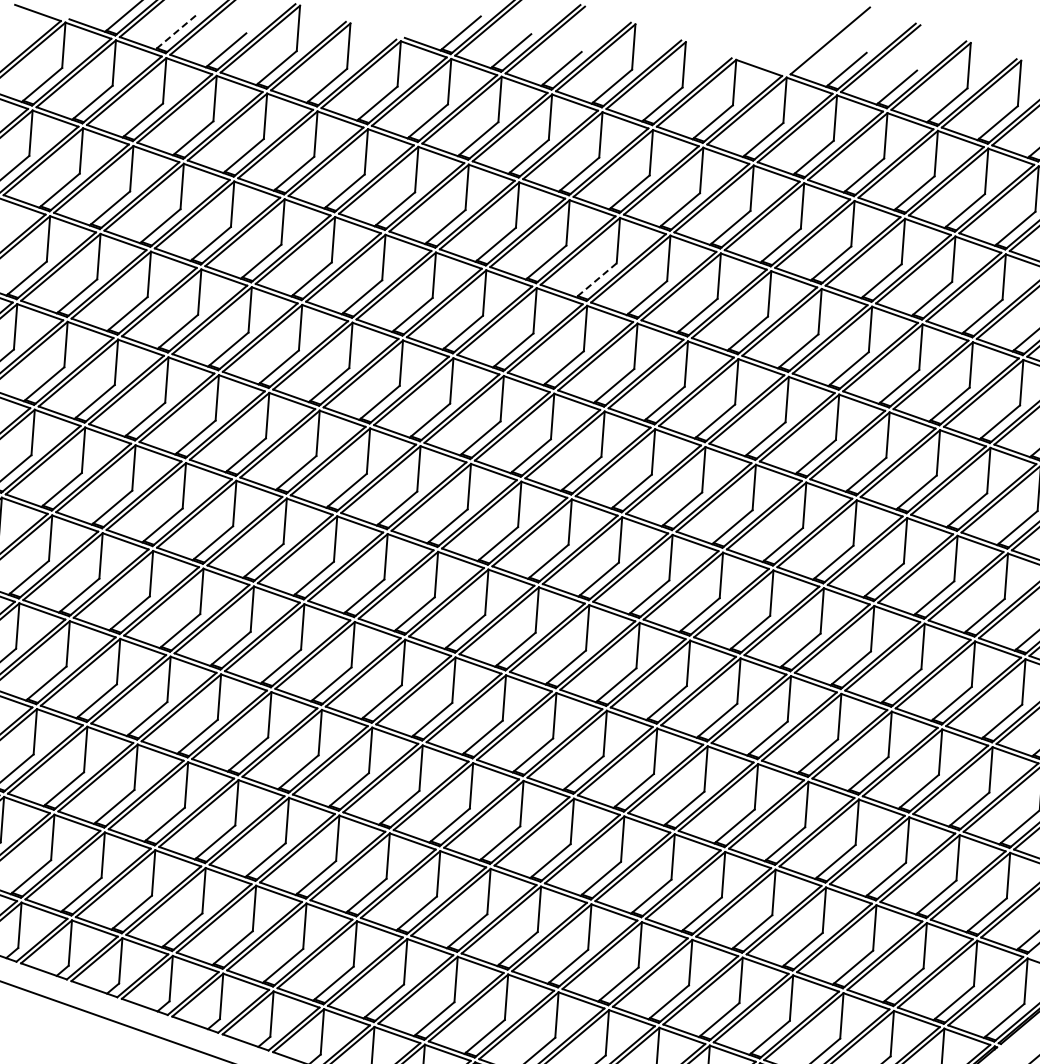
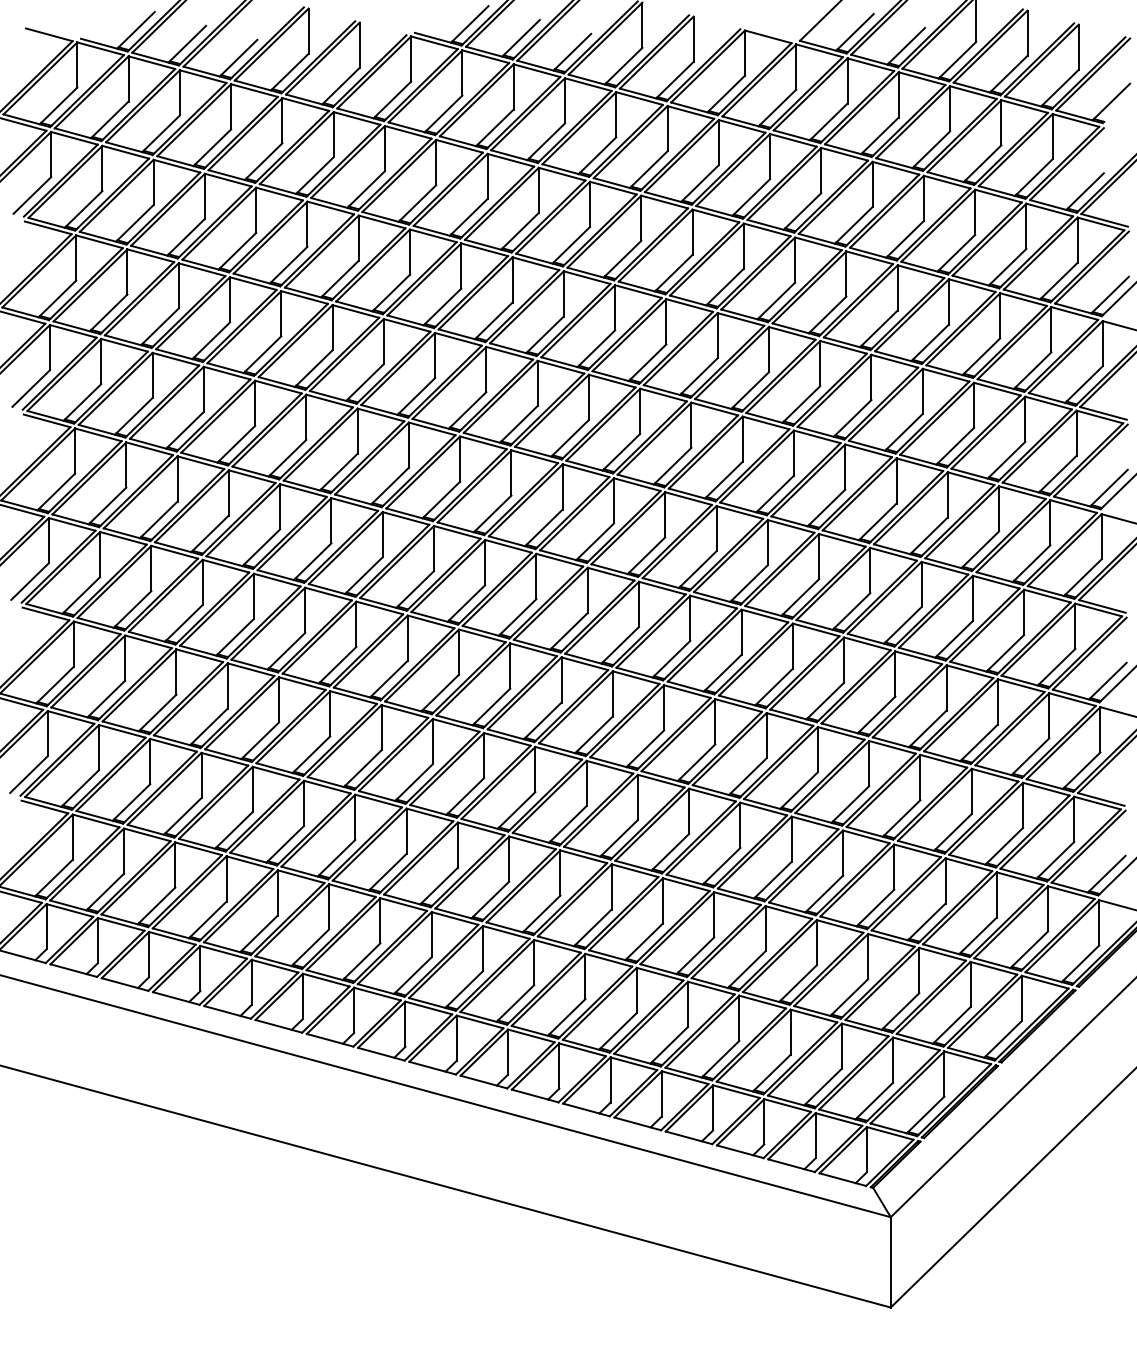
line: (174, 32) -> (186, 44), dashed -> solid
line: (596, 280) -> (622, 259), dashed -> solid

